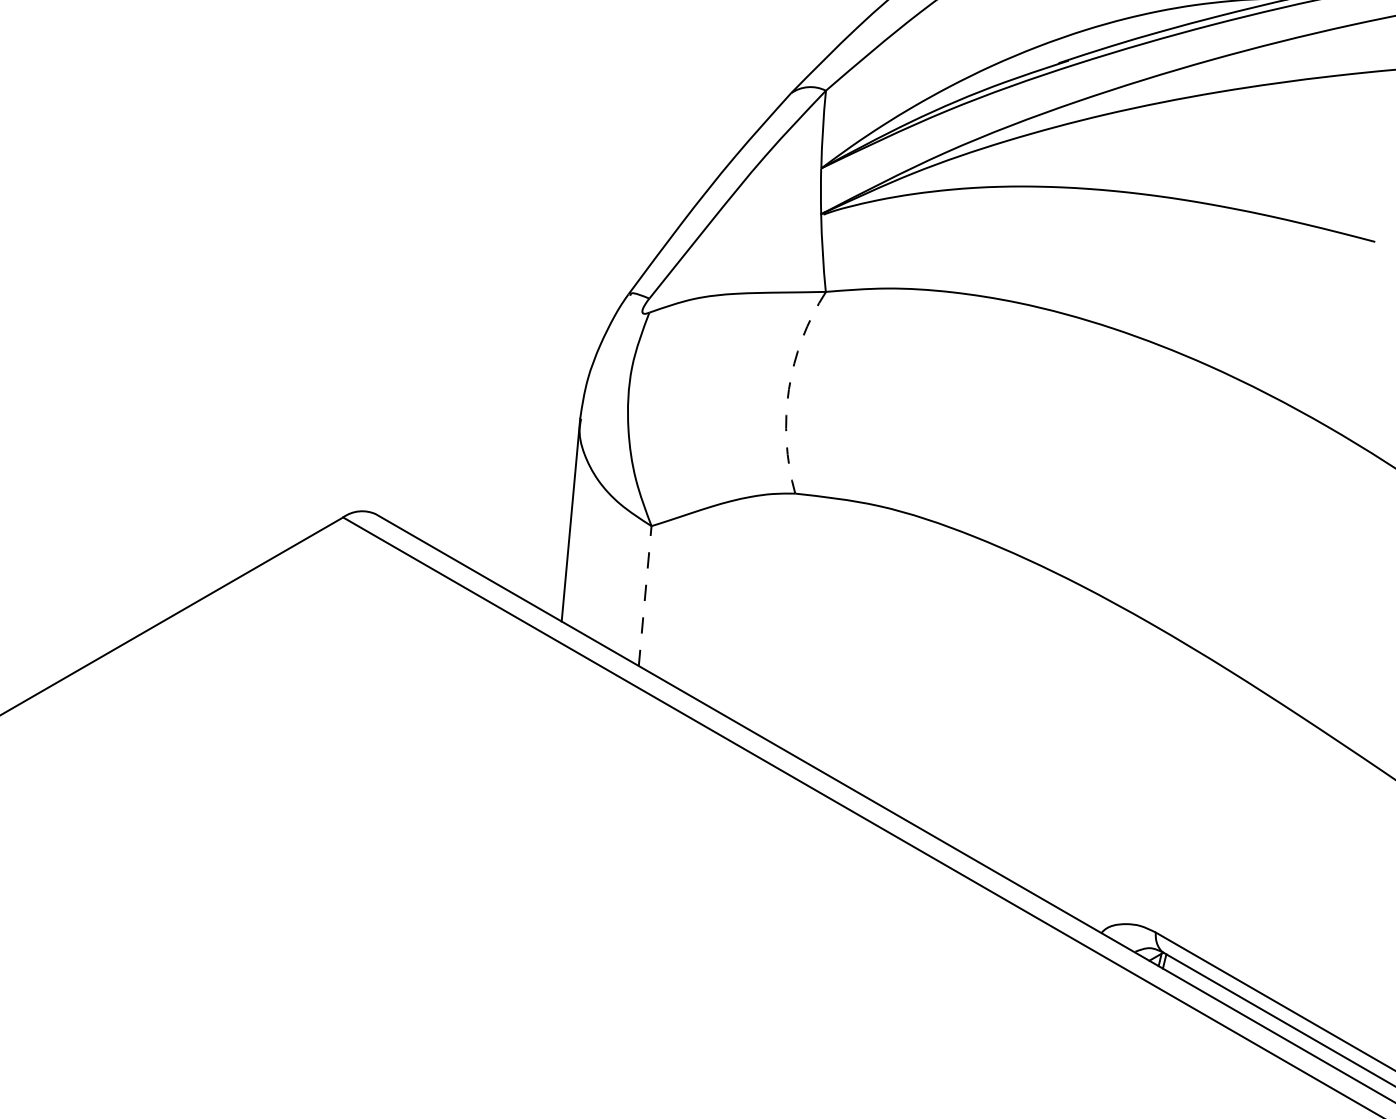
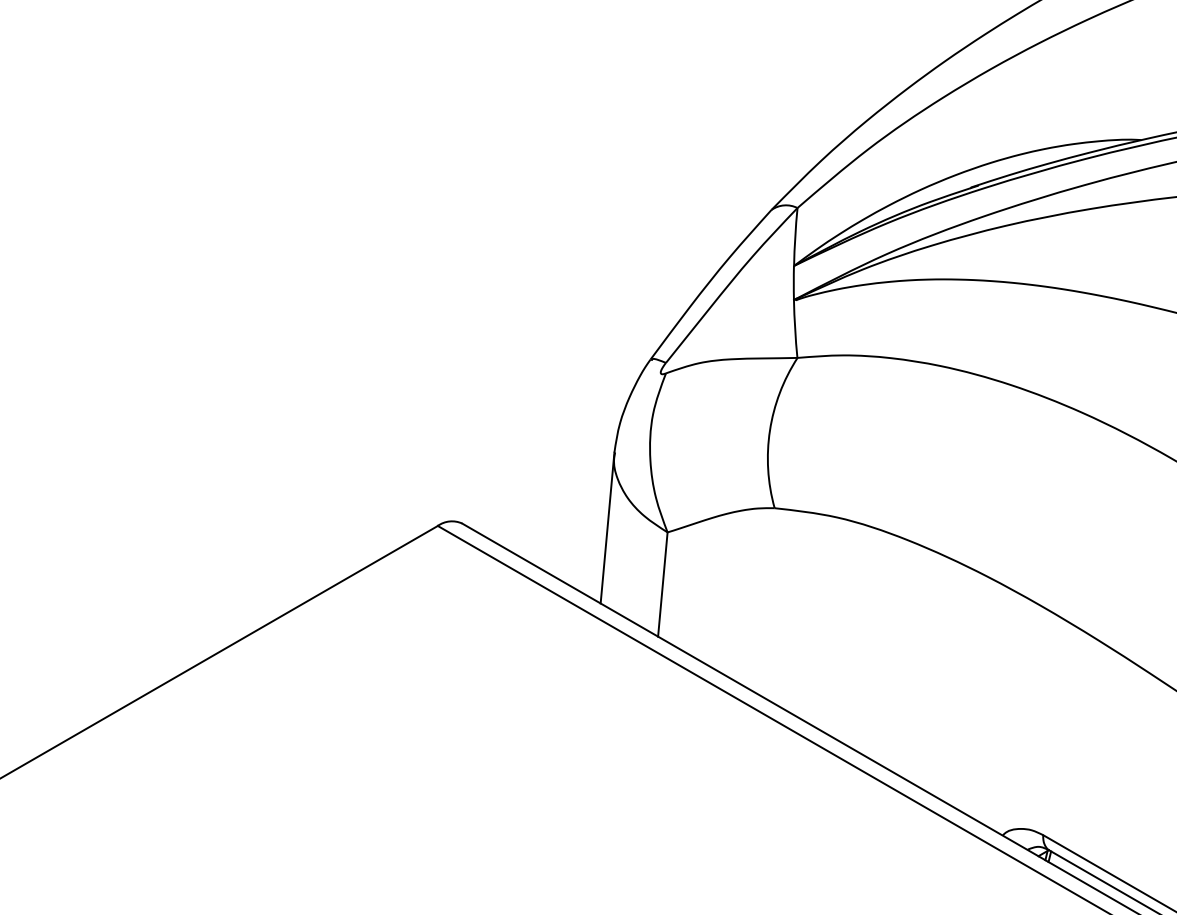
arc: (788, 389) -> (769, 430), dashed -> solid
line: (644, 596) -> (662, 584), dashed -> solid

